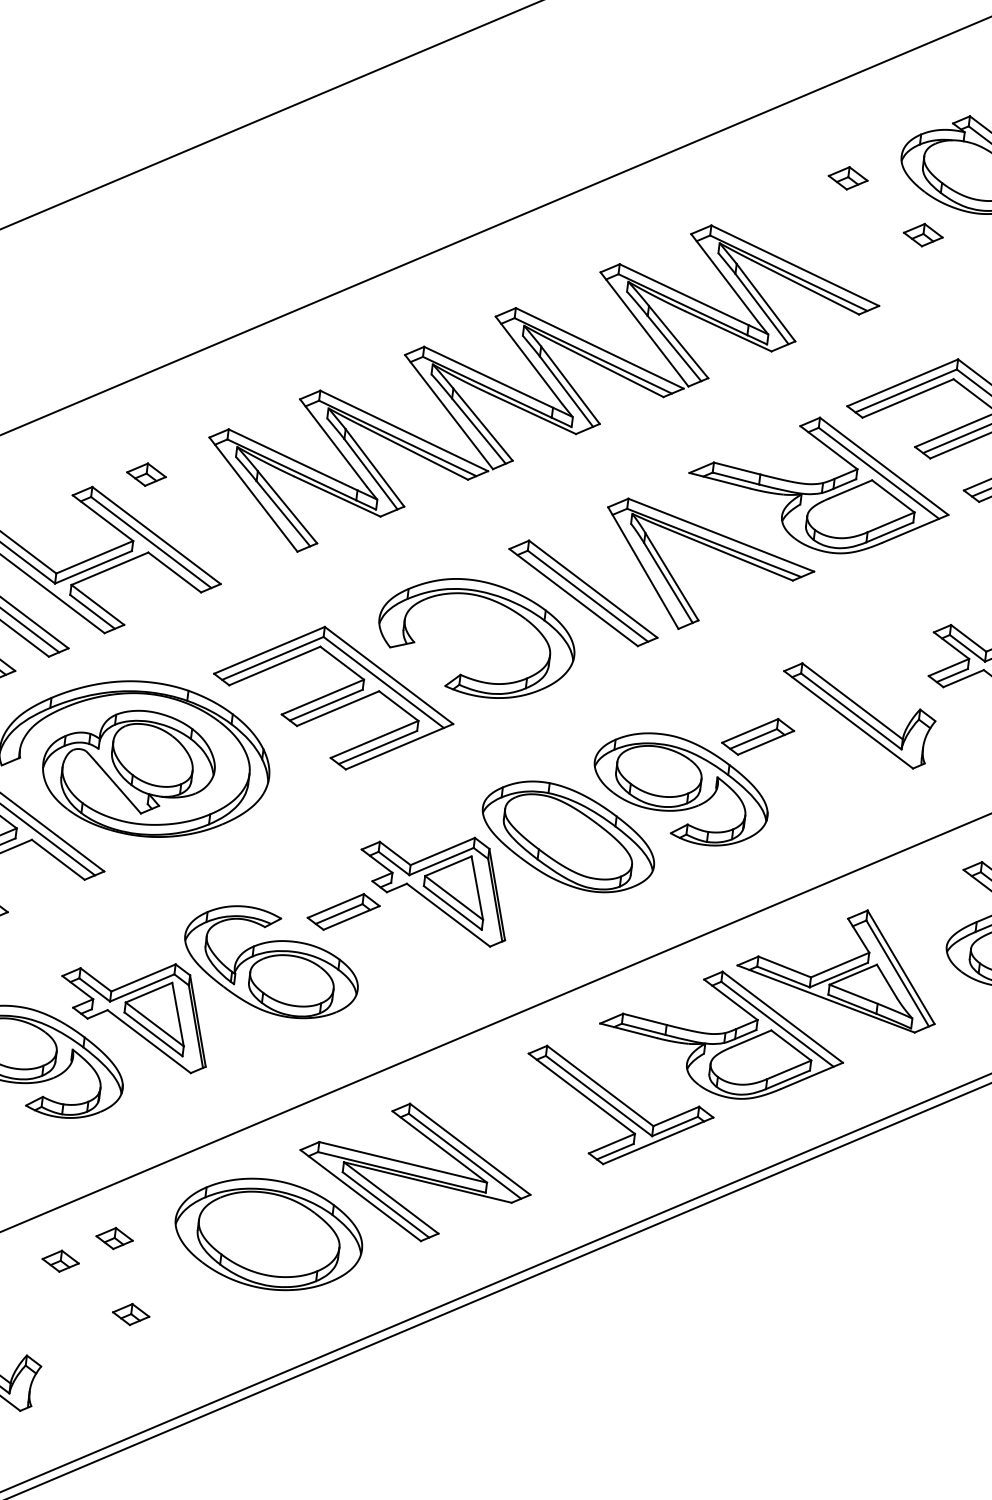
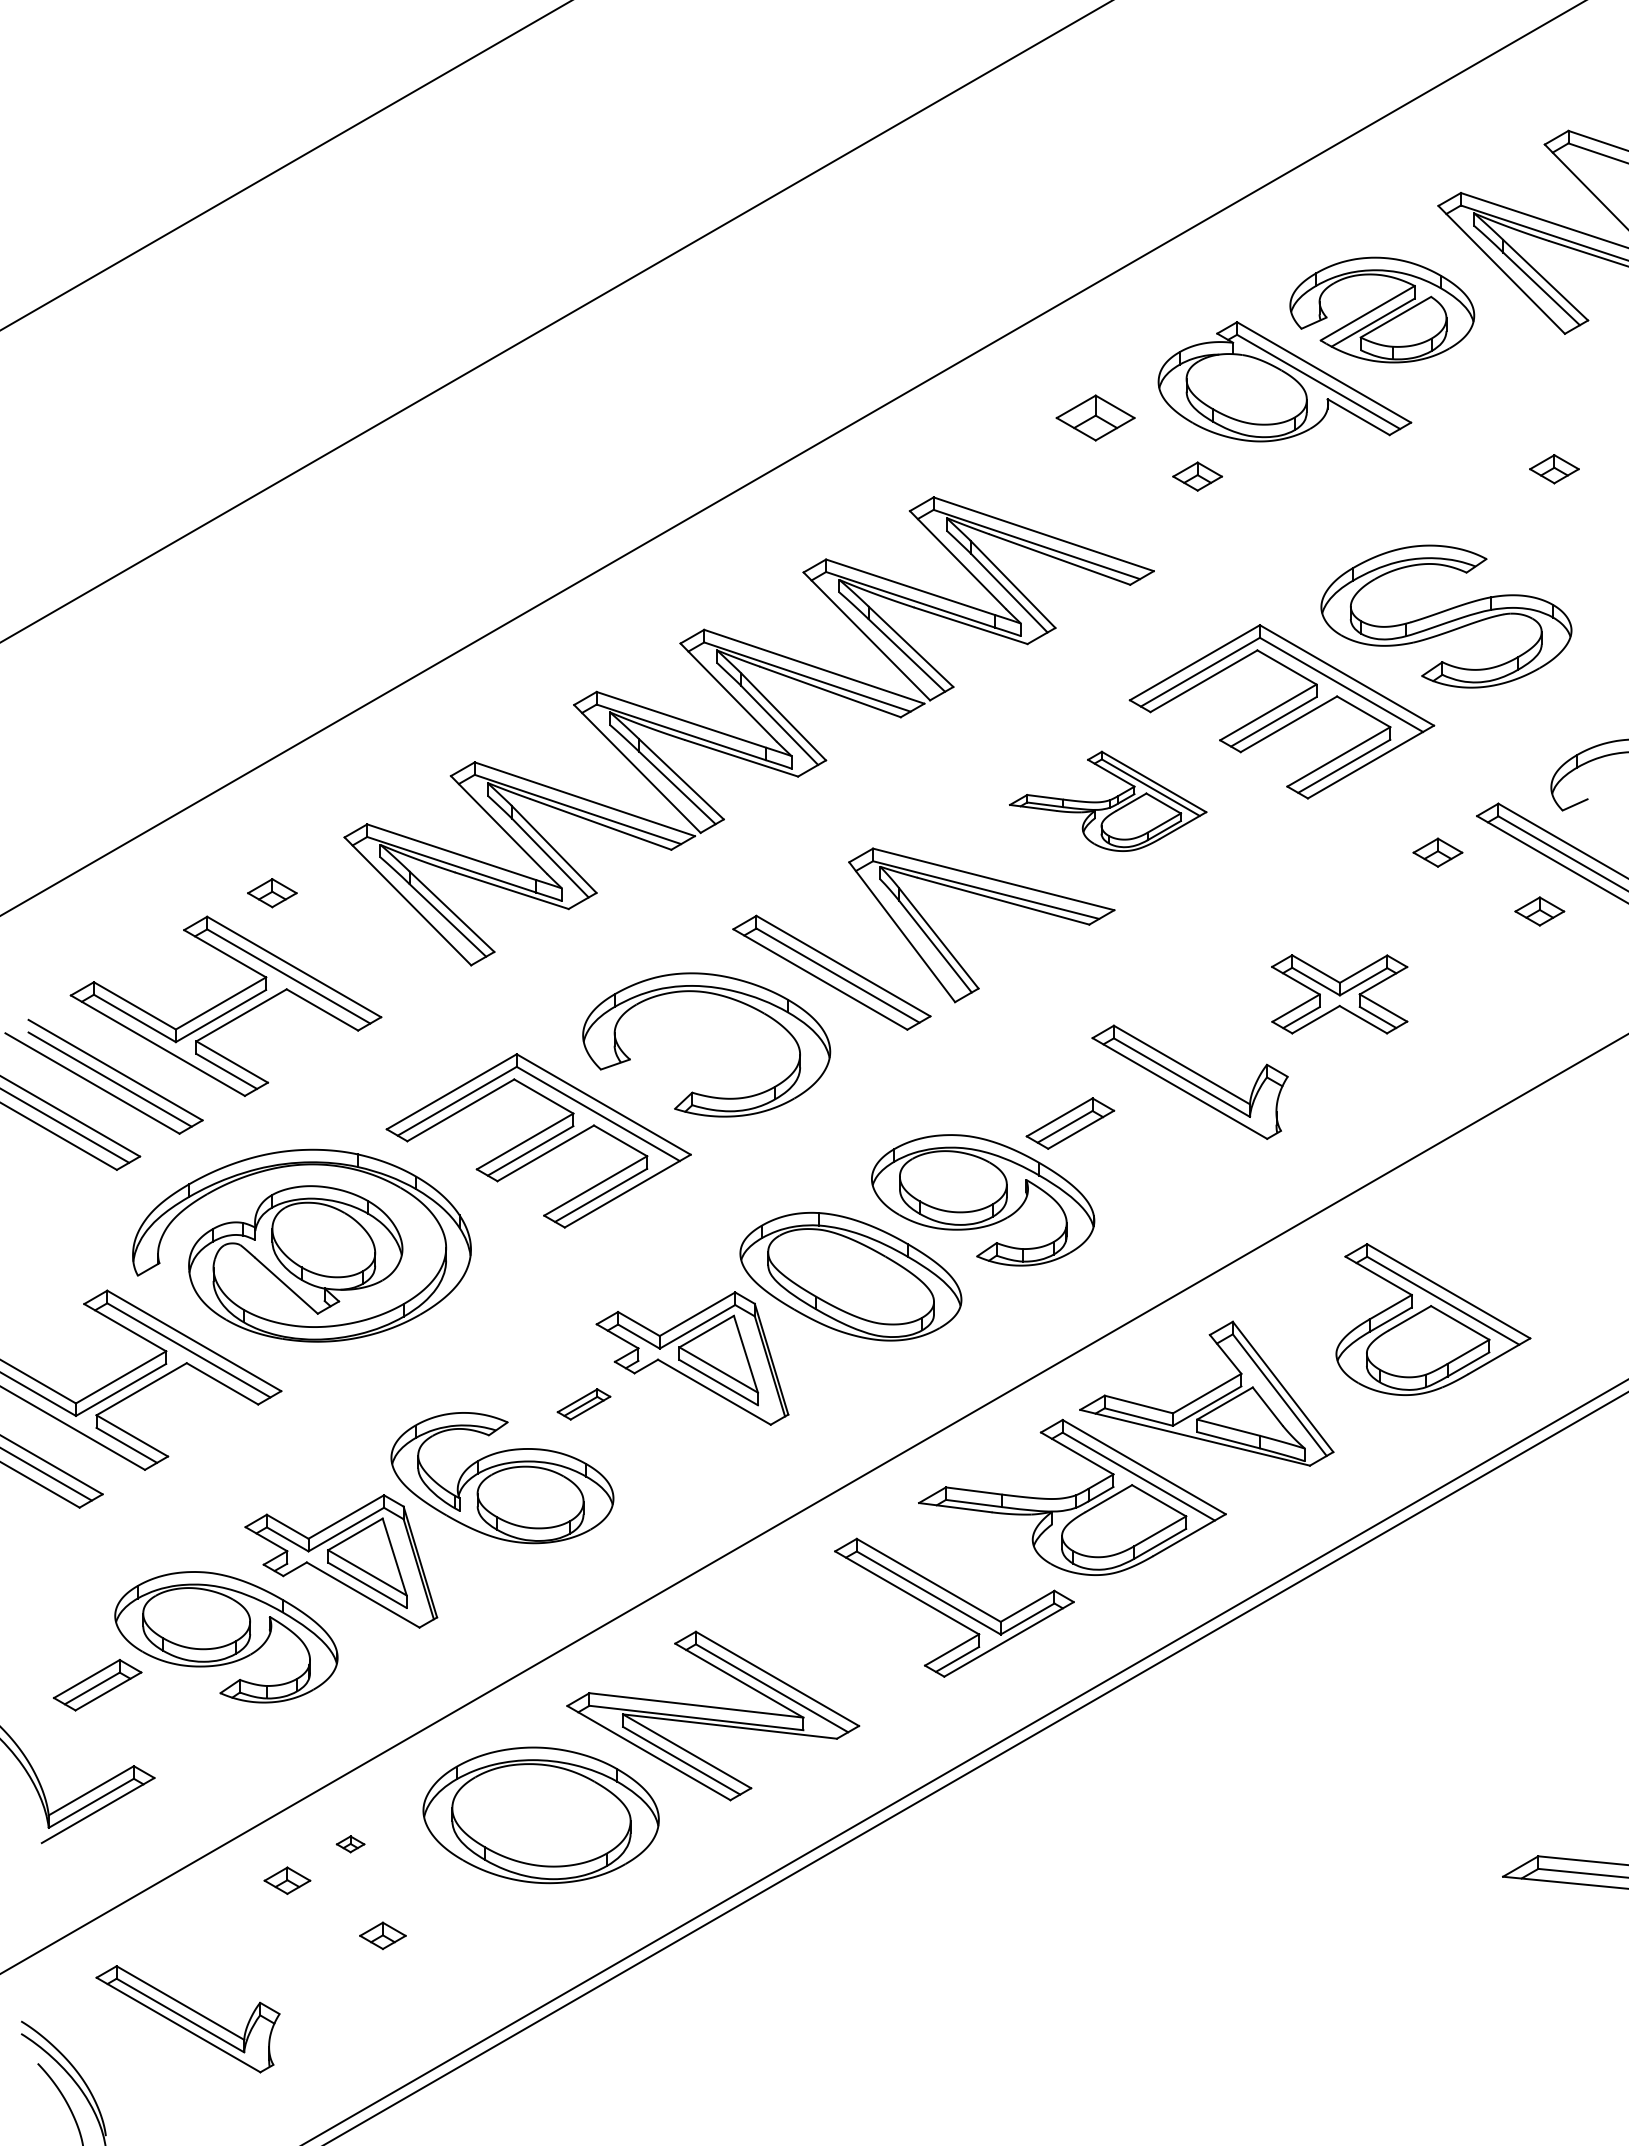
part: (847, 178) -> (1095, 417), size x1.6
part: (819, 484) -> (1107, 801), size x0.6
part: (343, 911) -> (583, 1404), size x0.6
part: (114, 1238) -> (350, 1844), size x0.6

